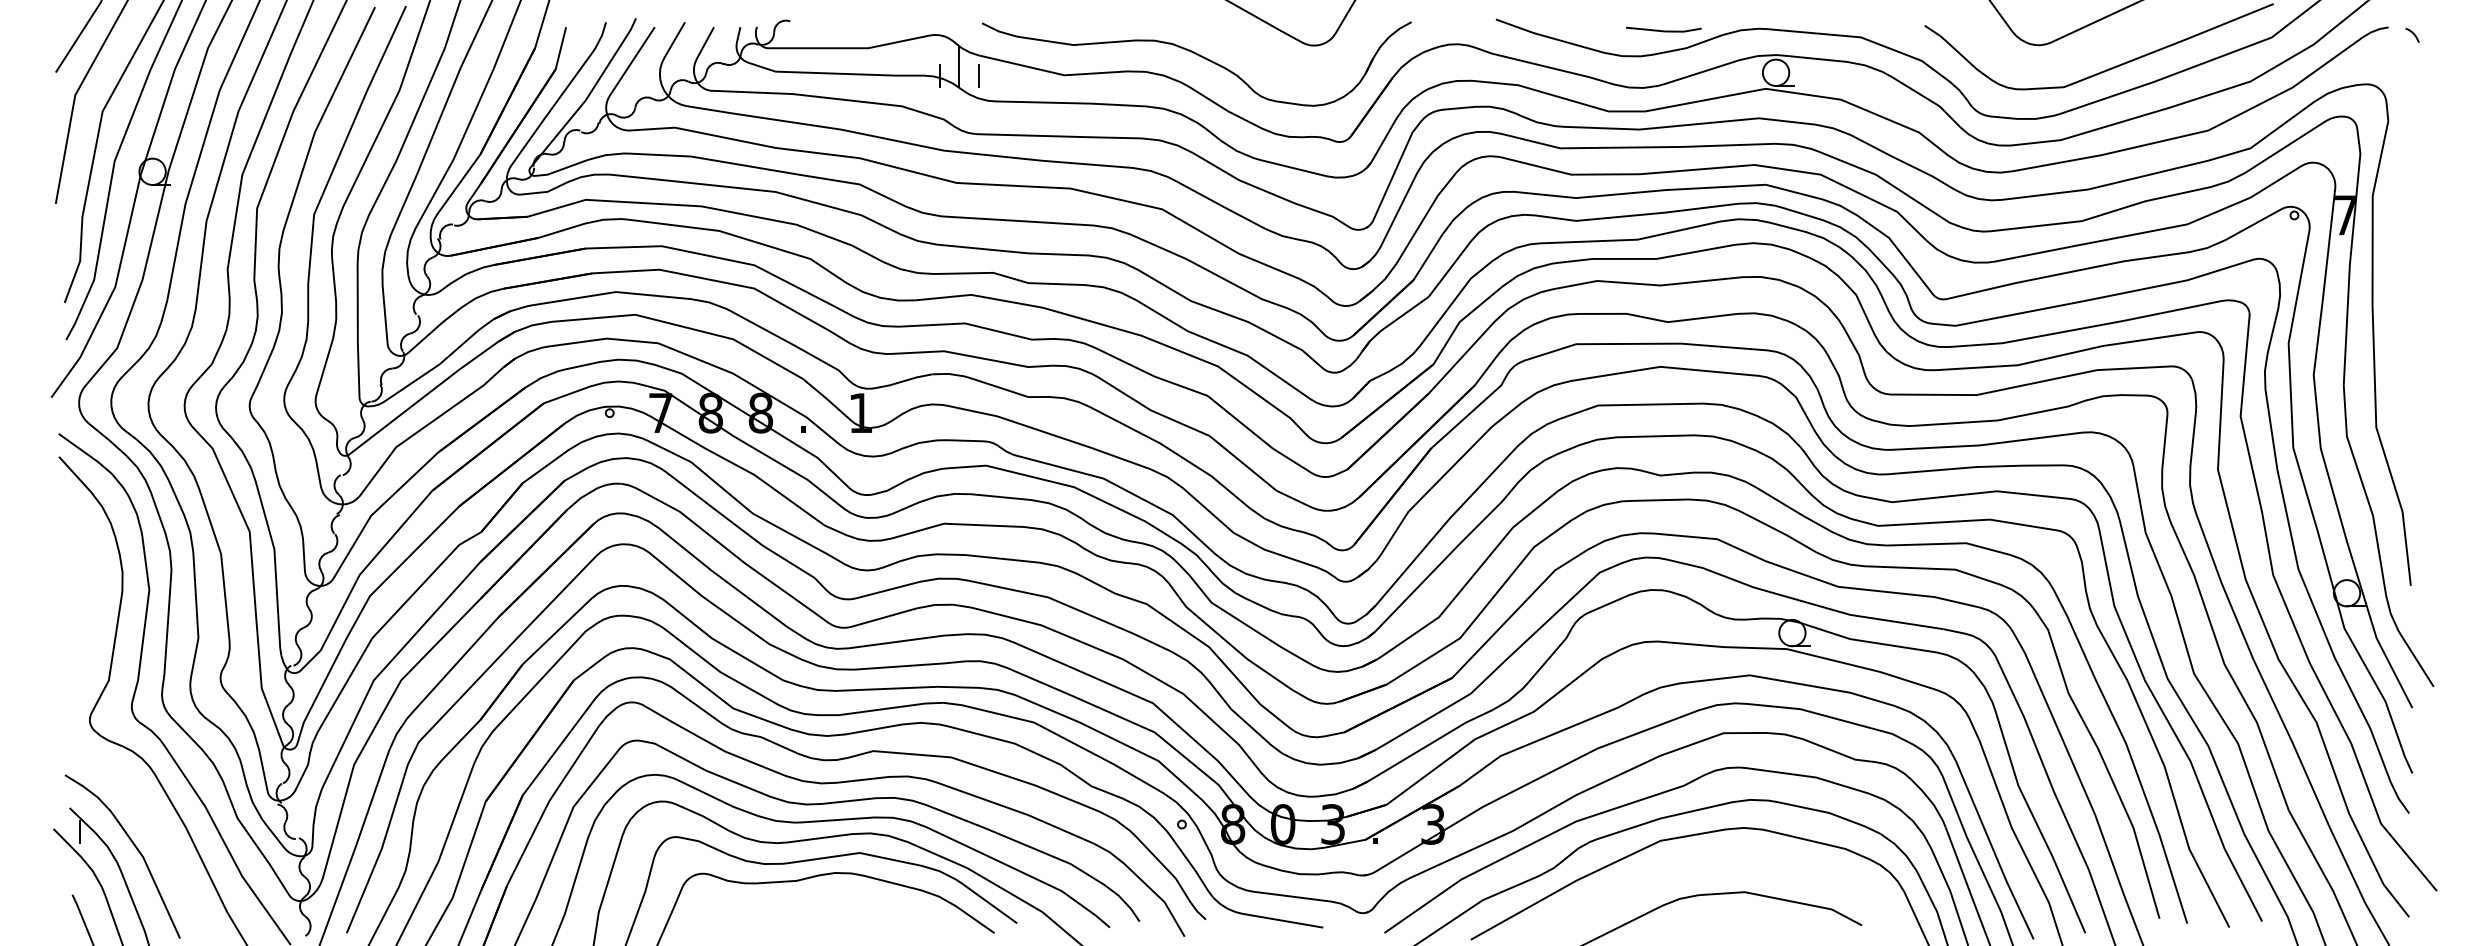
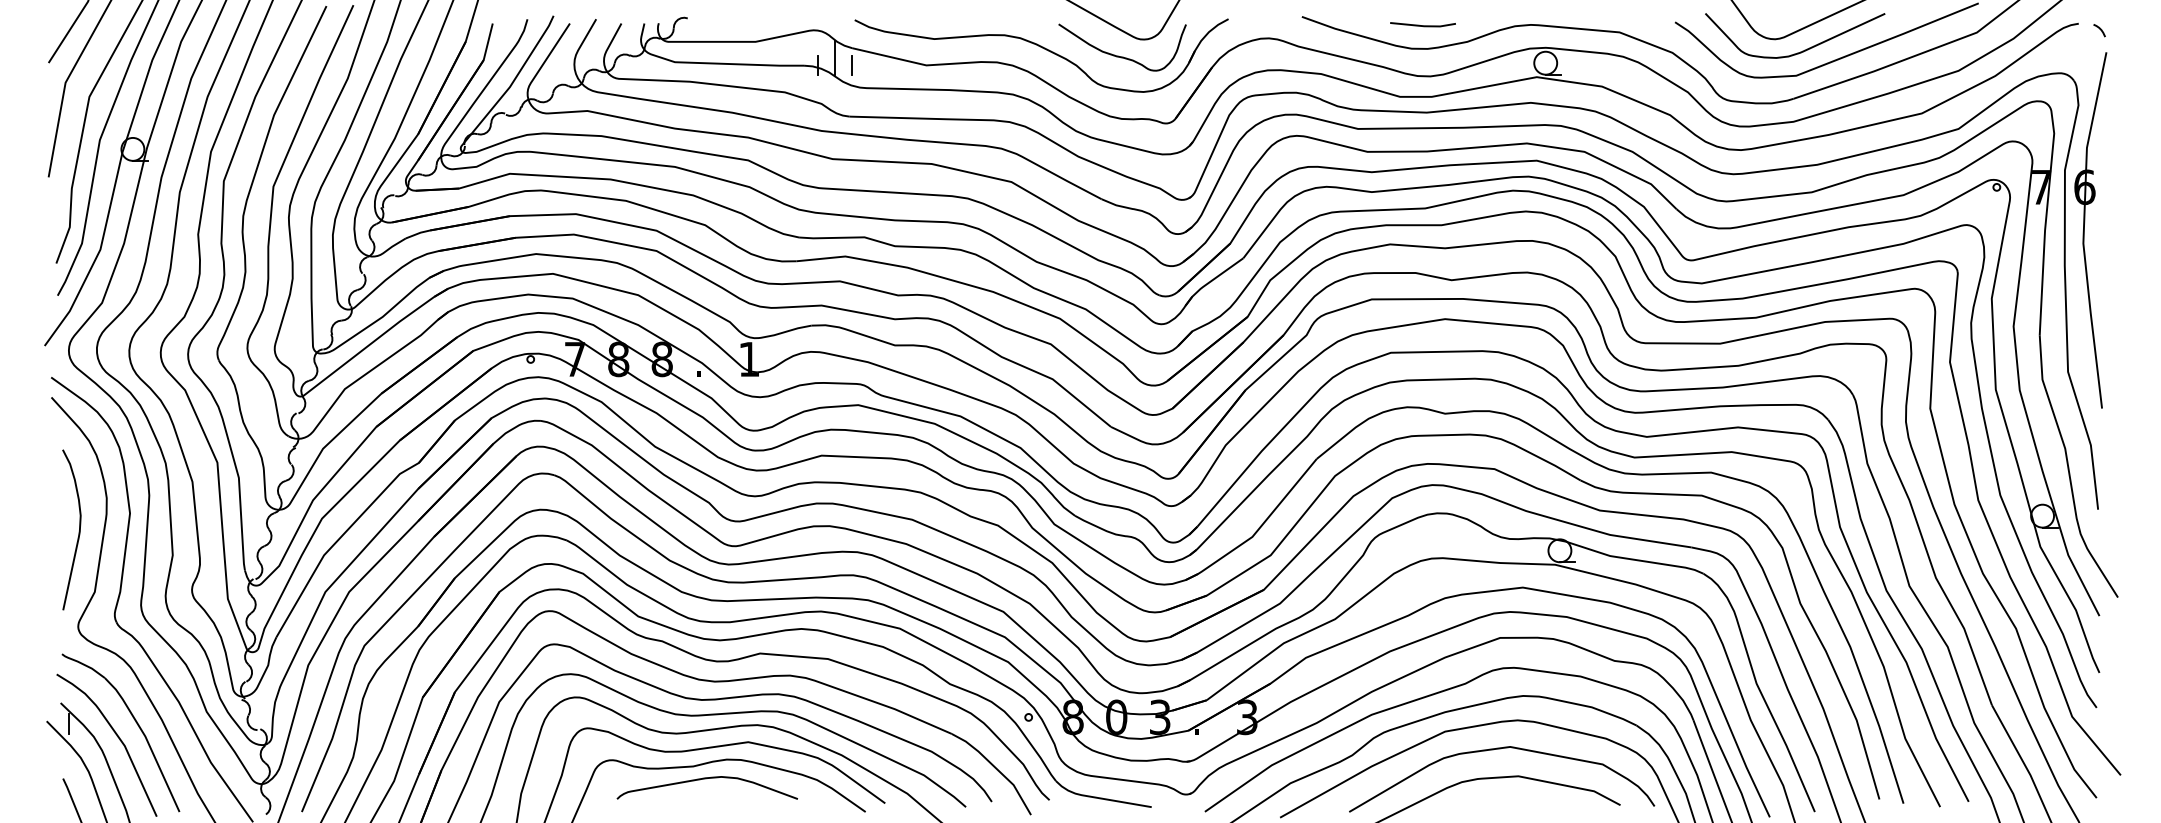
line: (1663, 30) -> (1422, 25), moved
curve: (2071, 58) -> (1802, 50), added
curve: (1285, 63) -> (1118, 55), added
part: (2402, 265) -> (2090, 230), added
curve: (90, 610) -> (78, 531), added
part: (155, 830) -> (135, 722), added
curve: (1724, 861) -> (1500, 749), added
curve: (811, 895) -> (706, 779), added

